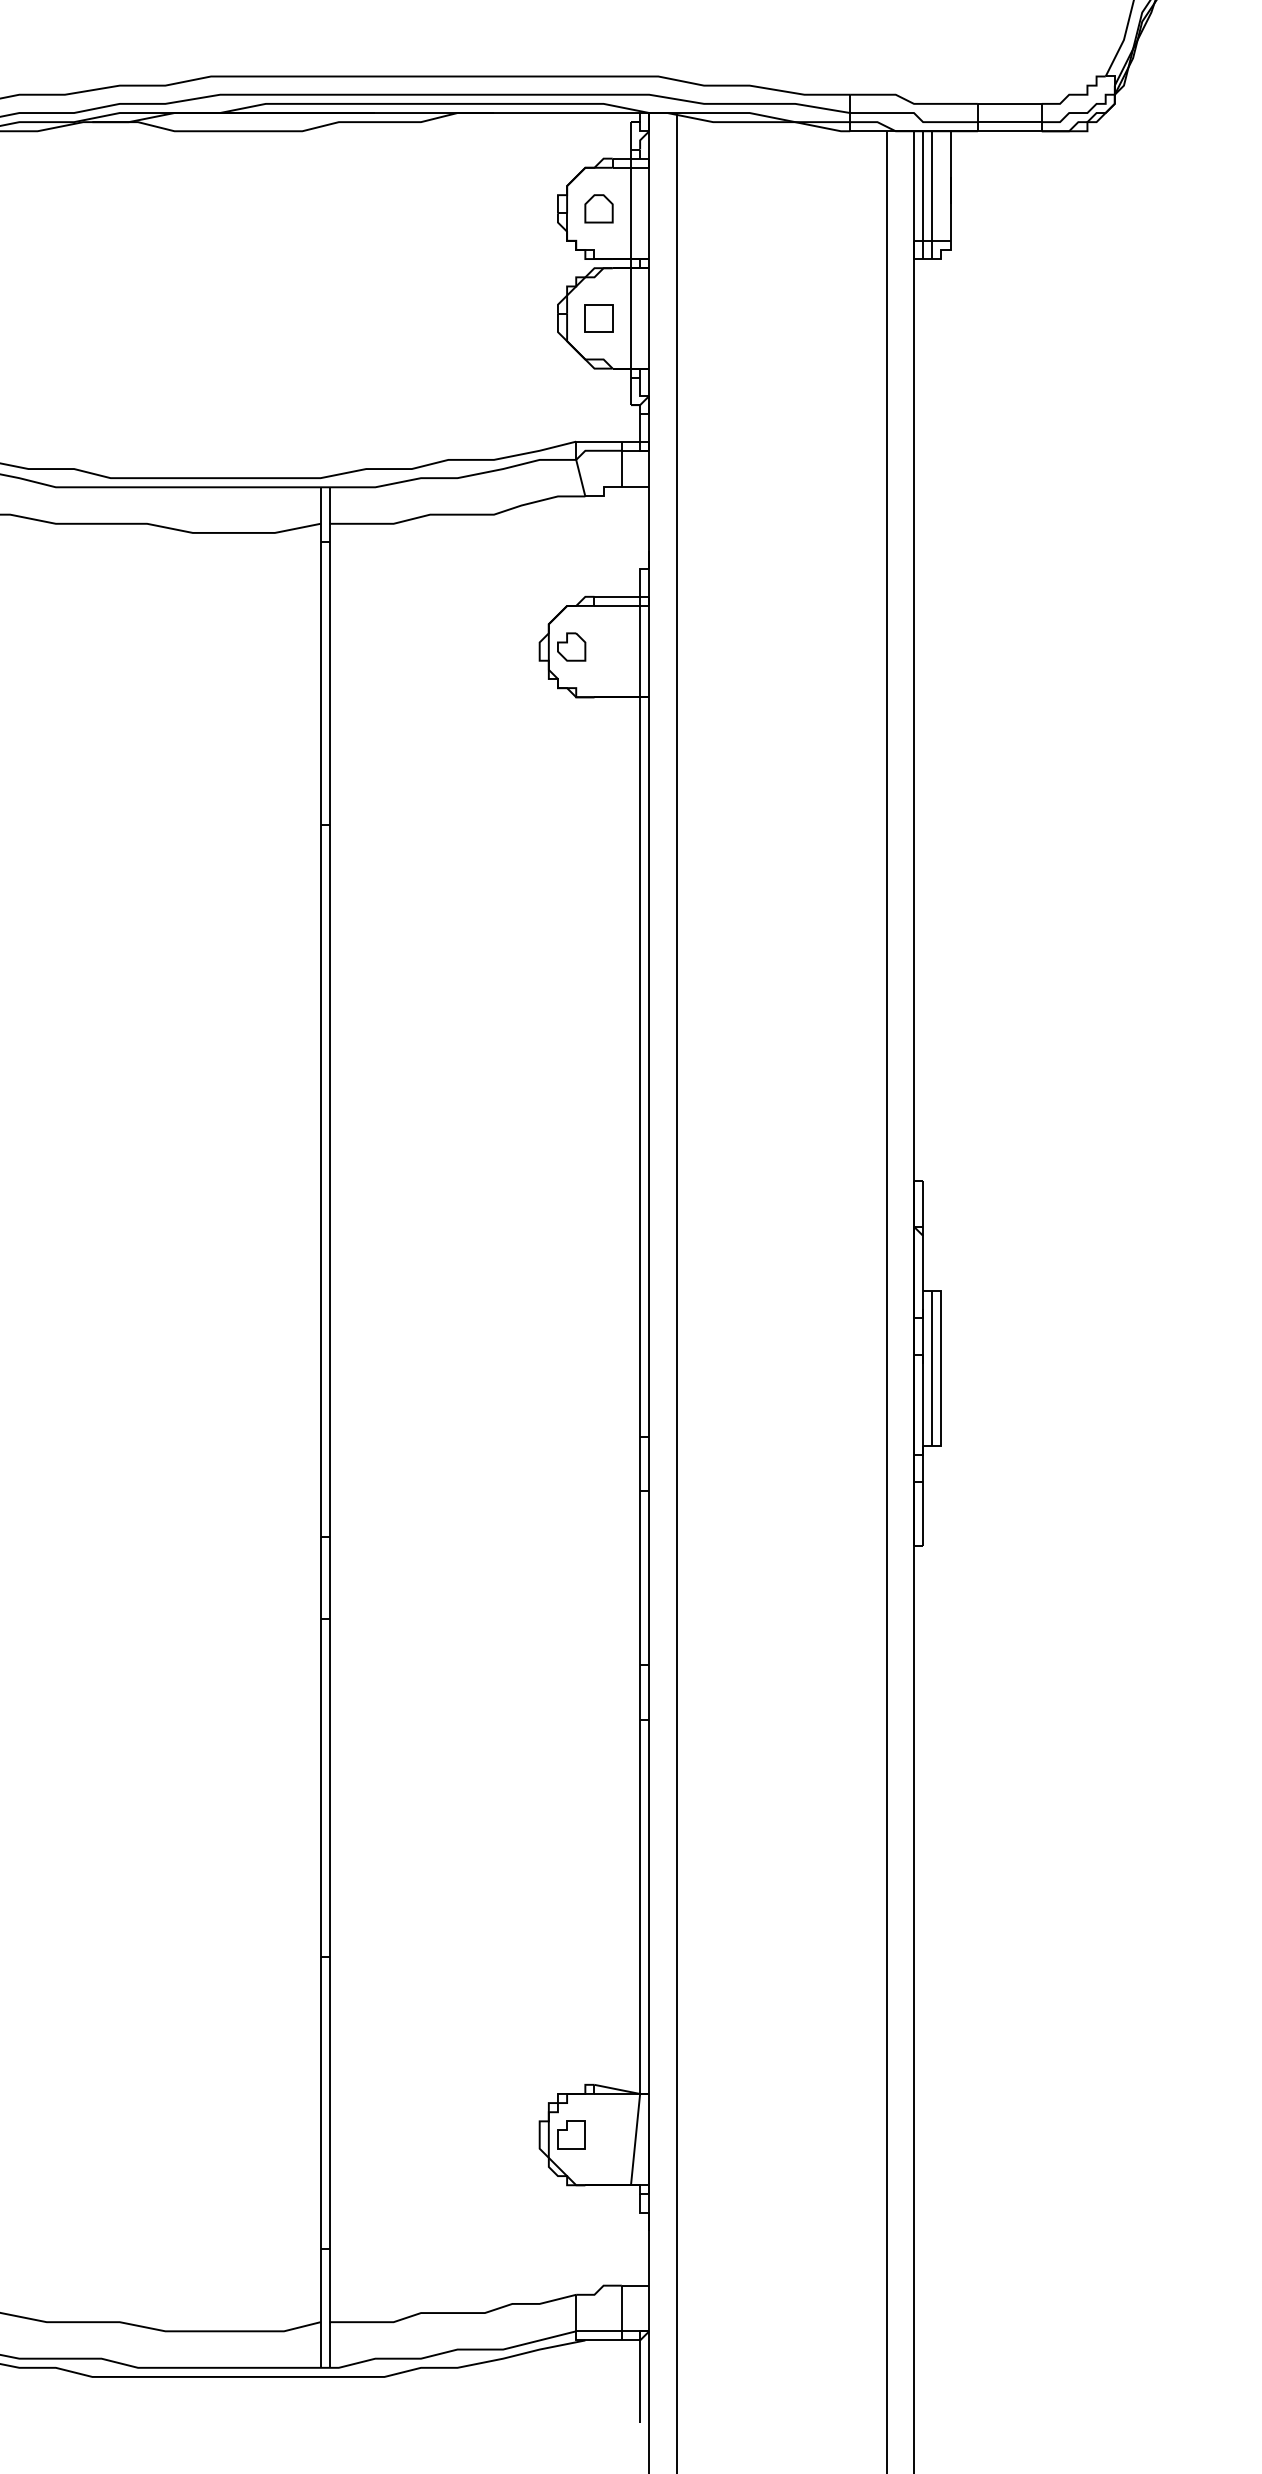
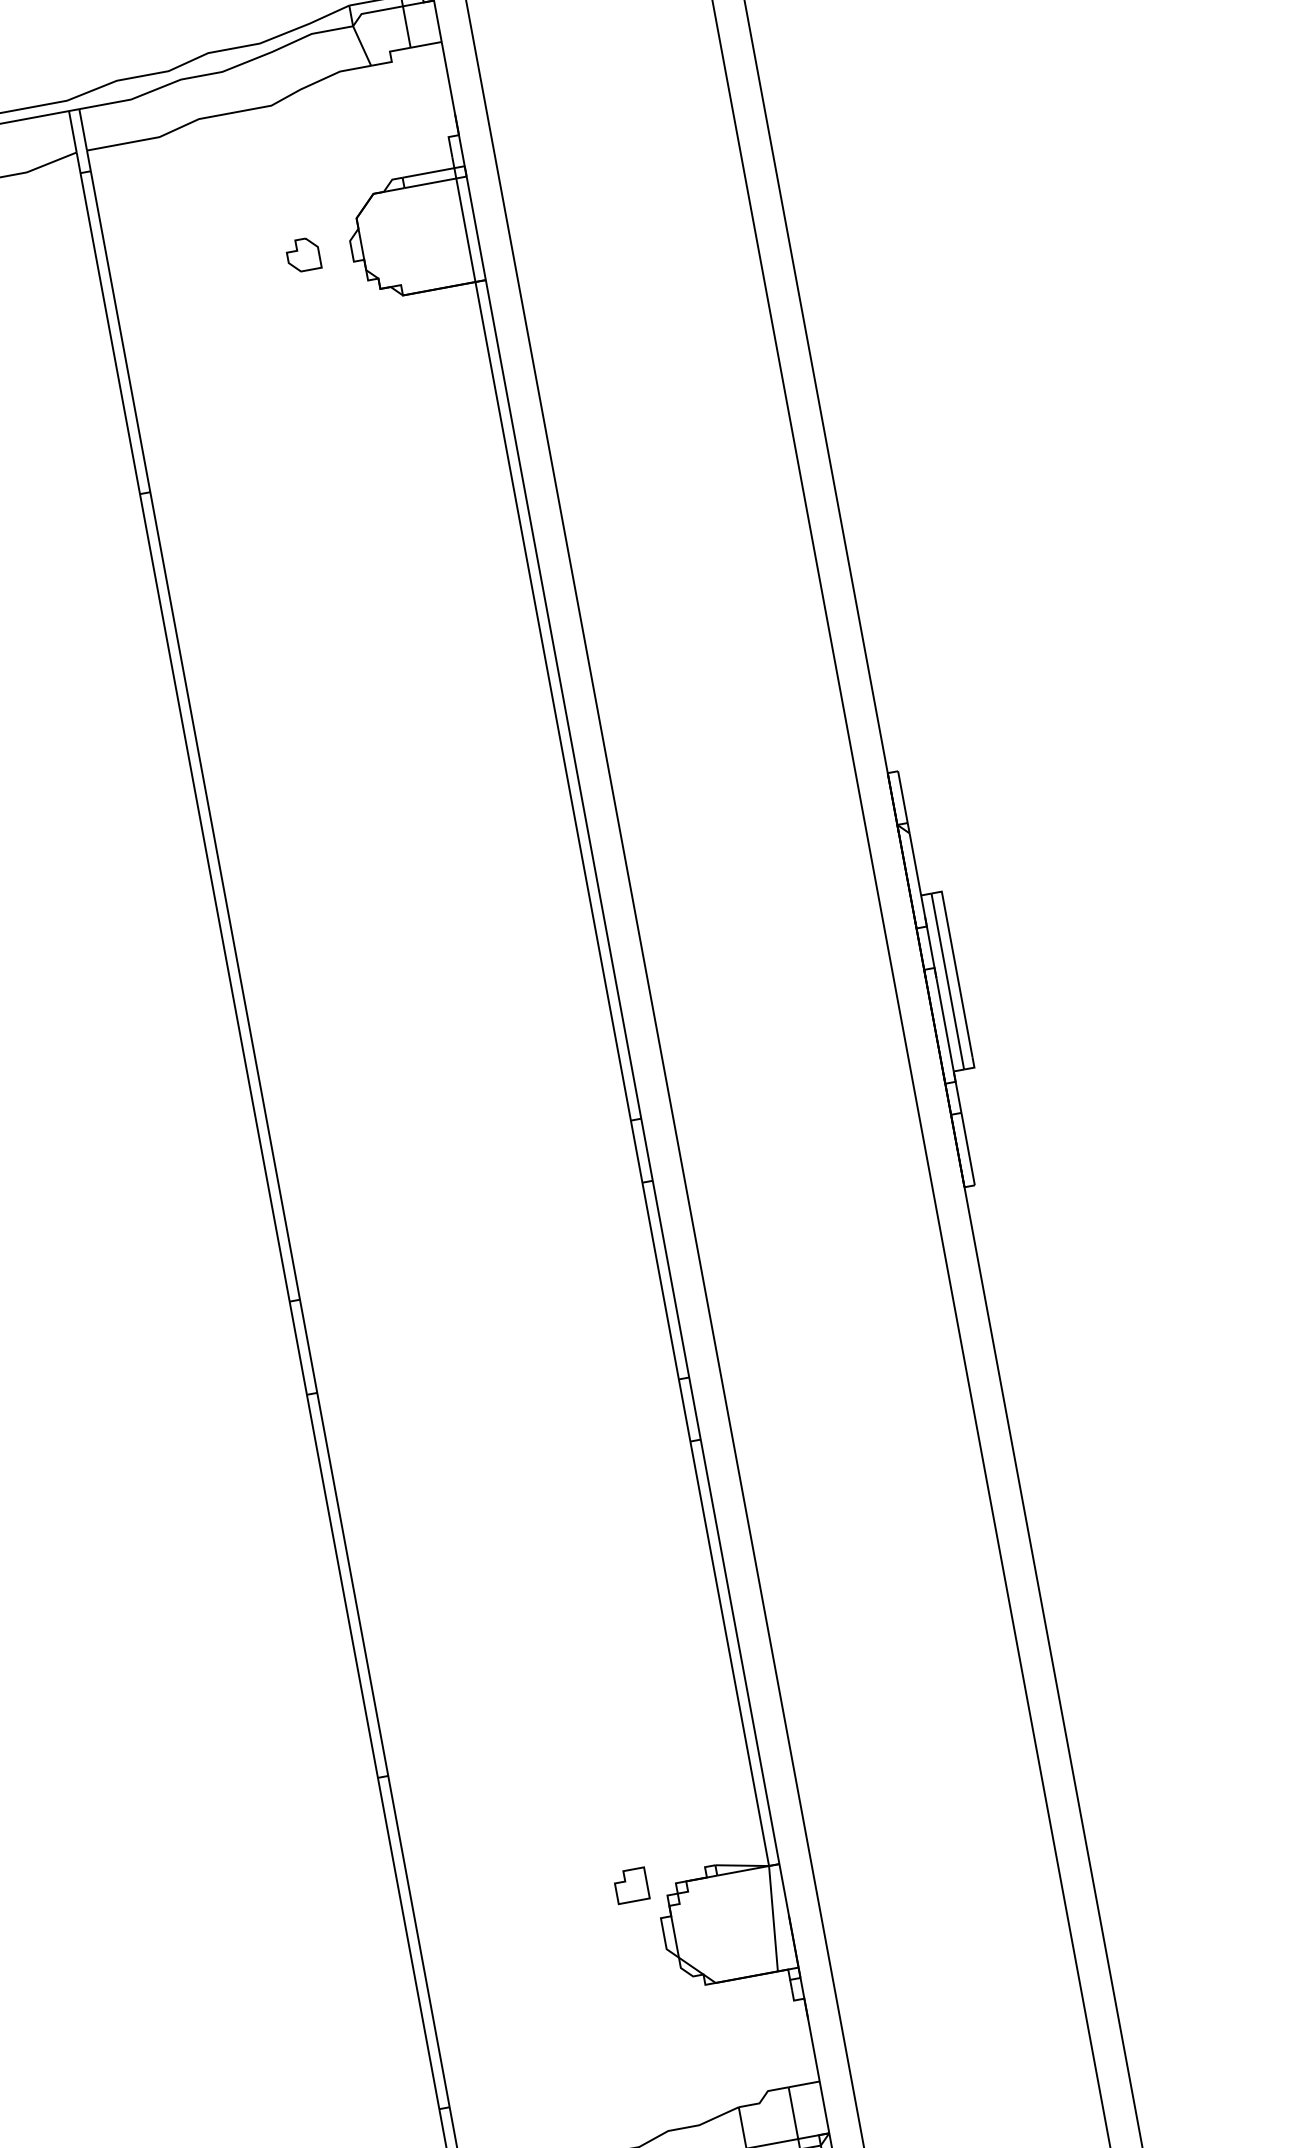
part: (571, 646) -> (303, 254), moved
part: (571, 2134) -> (631, 1885), moved

